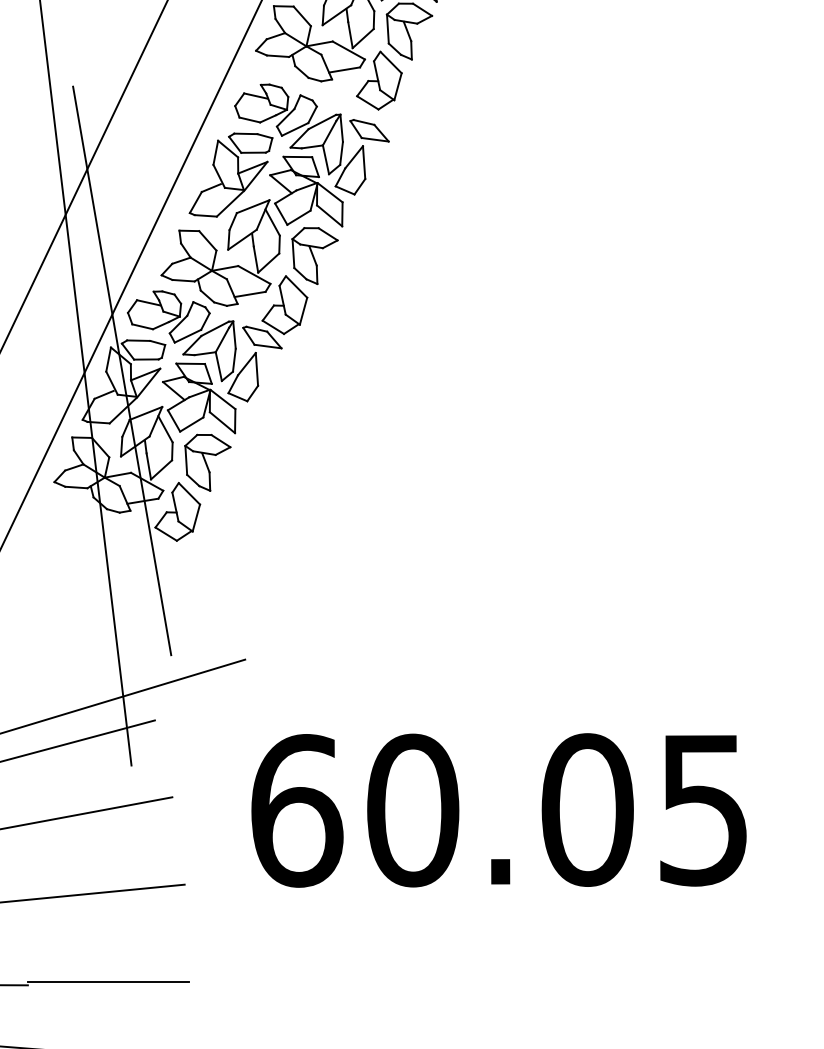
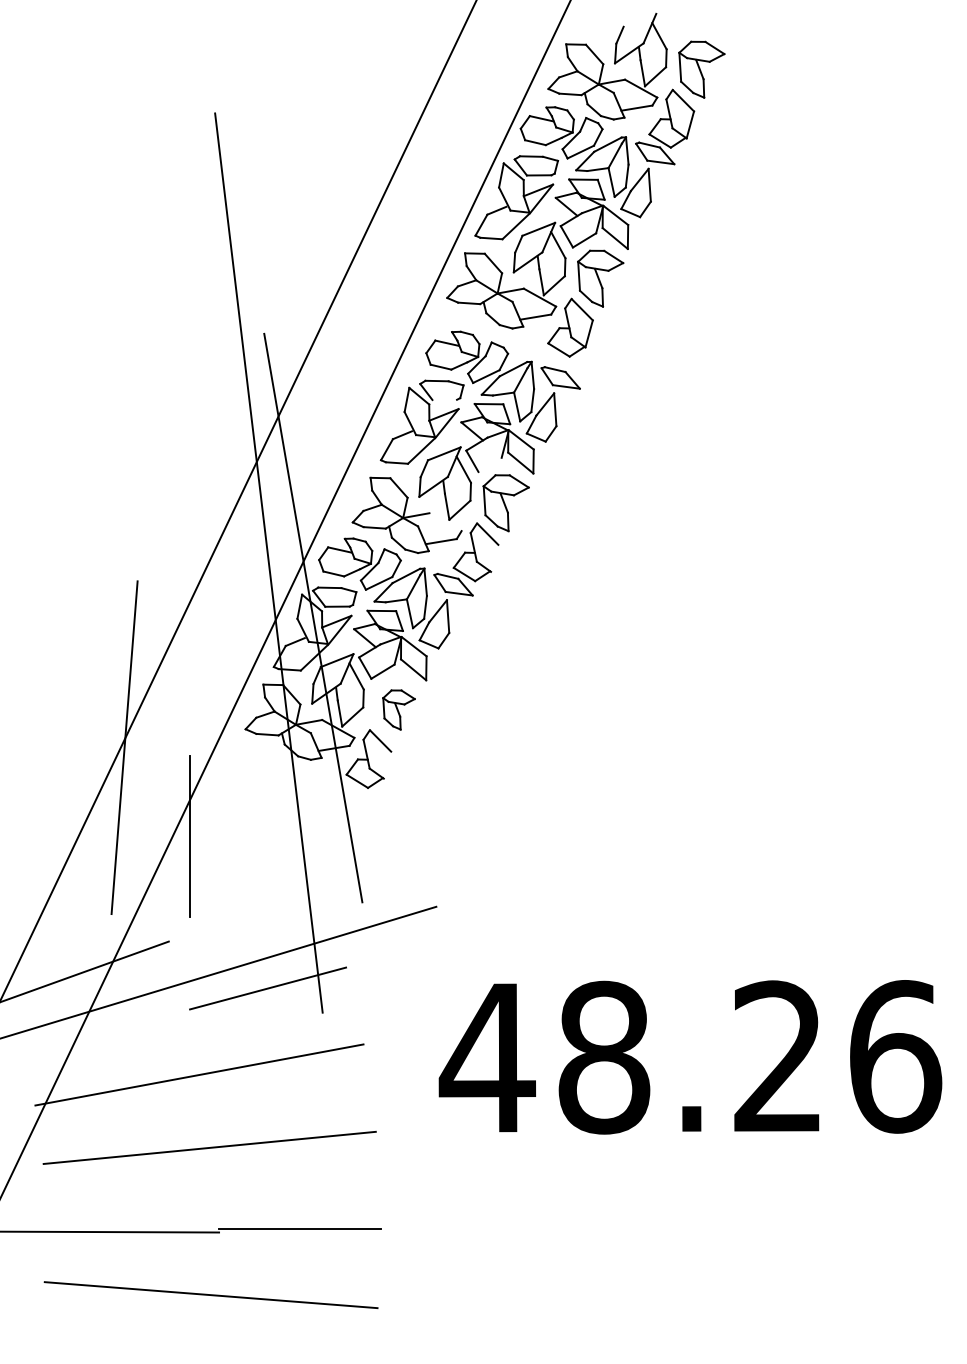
line: (253, 152) -> (444, 399), removed
line: (298, 217) -> (489, 464), removed
line: (254, 275) -> (445, 522), removed
line: (303, 310) -> (494, 557), removed
part: (207, 462) -> (398, 709), size x0.7
line: (196, 517) -> (387, 764), removed
text: (499, 810) -> (690, 1057), 60.05 -> 48.26

